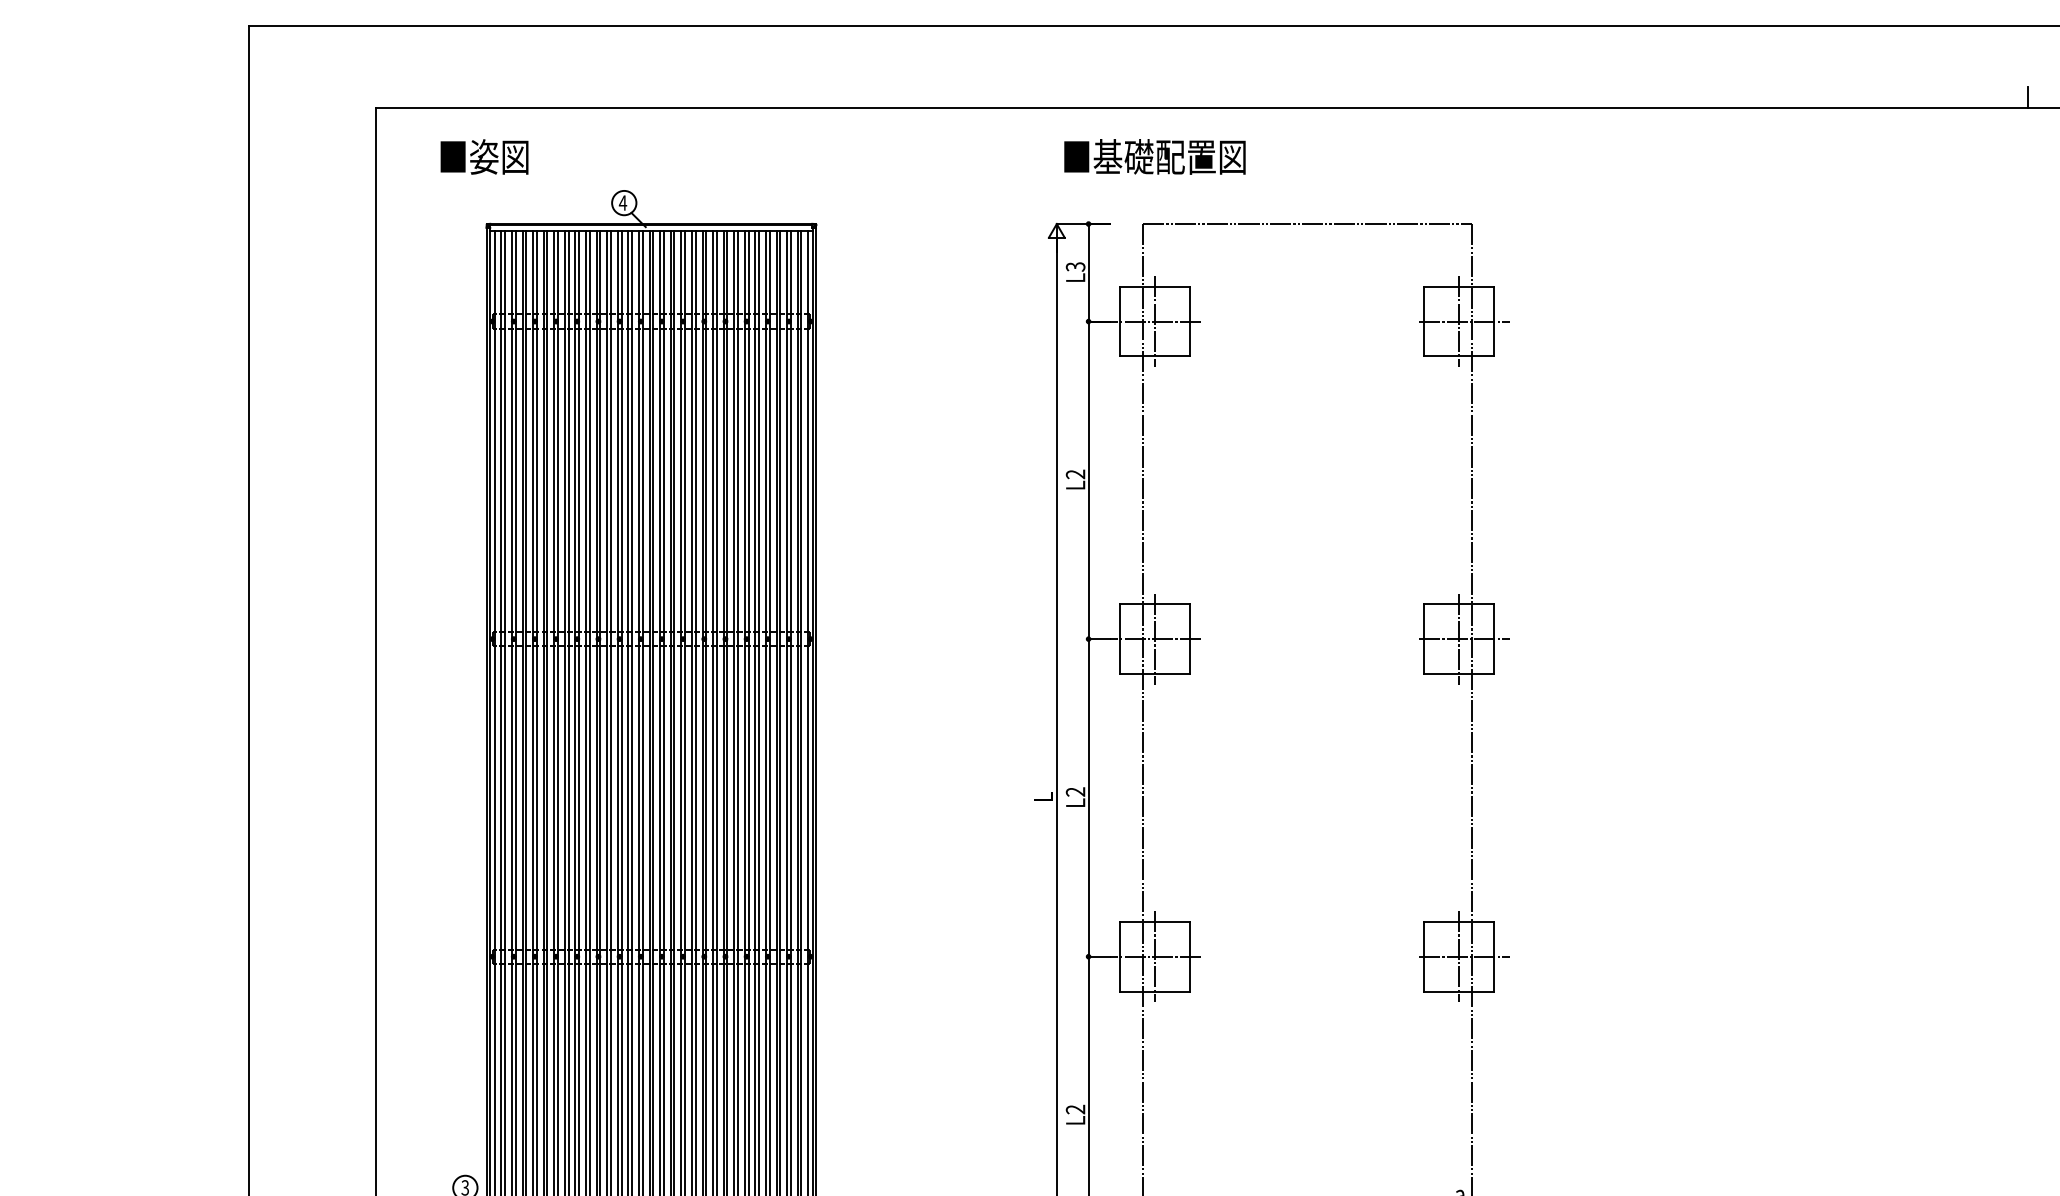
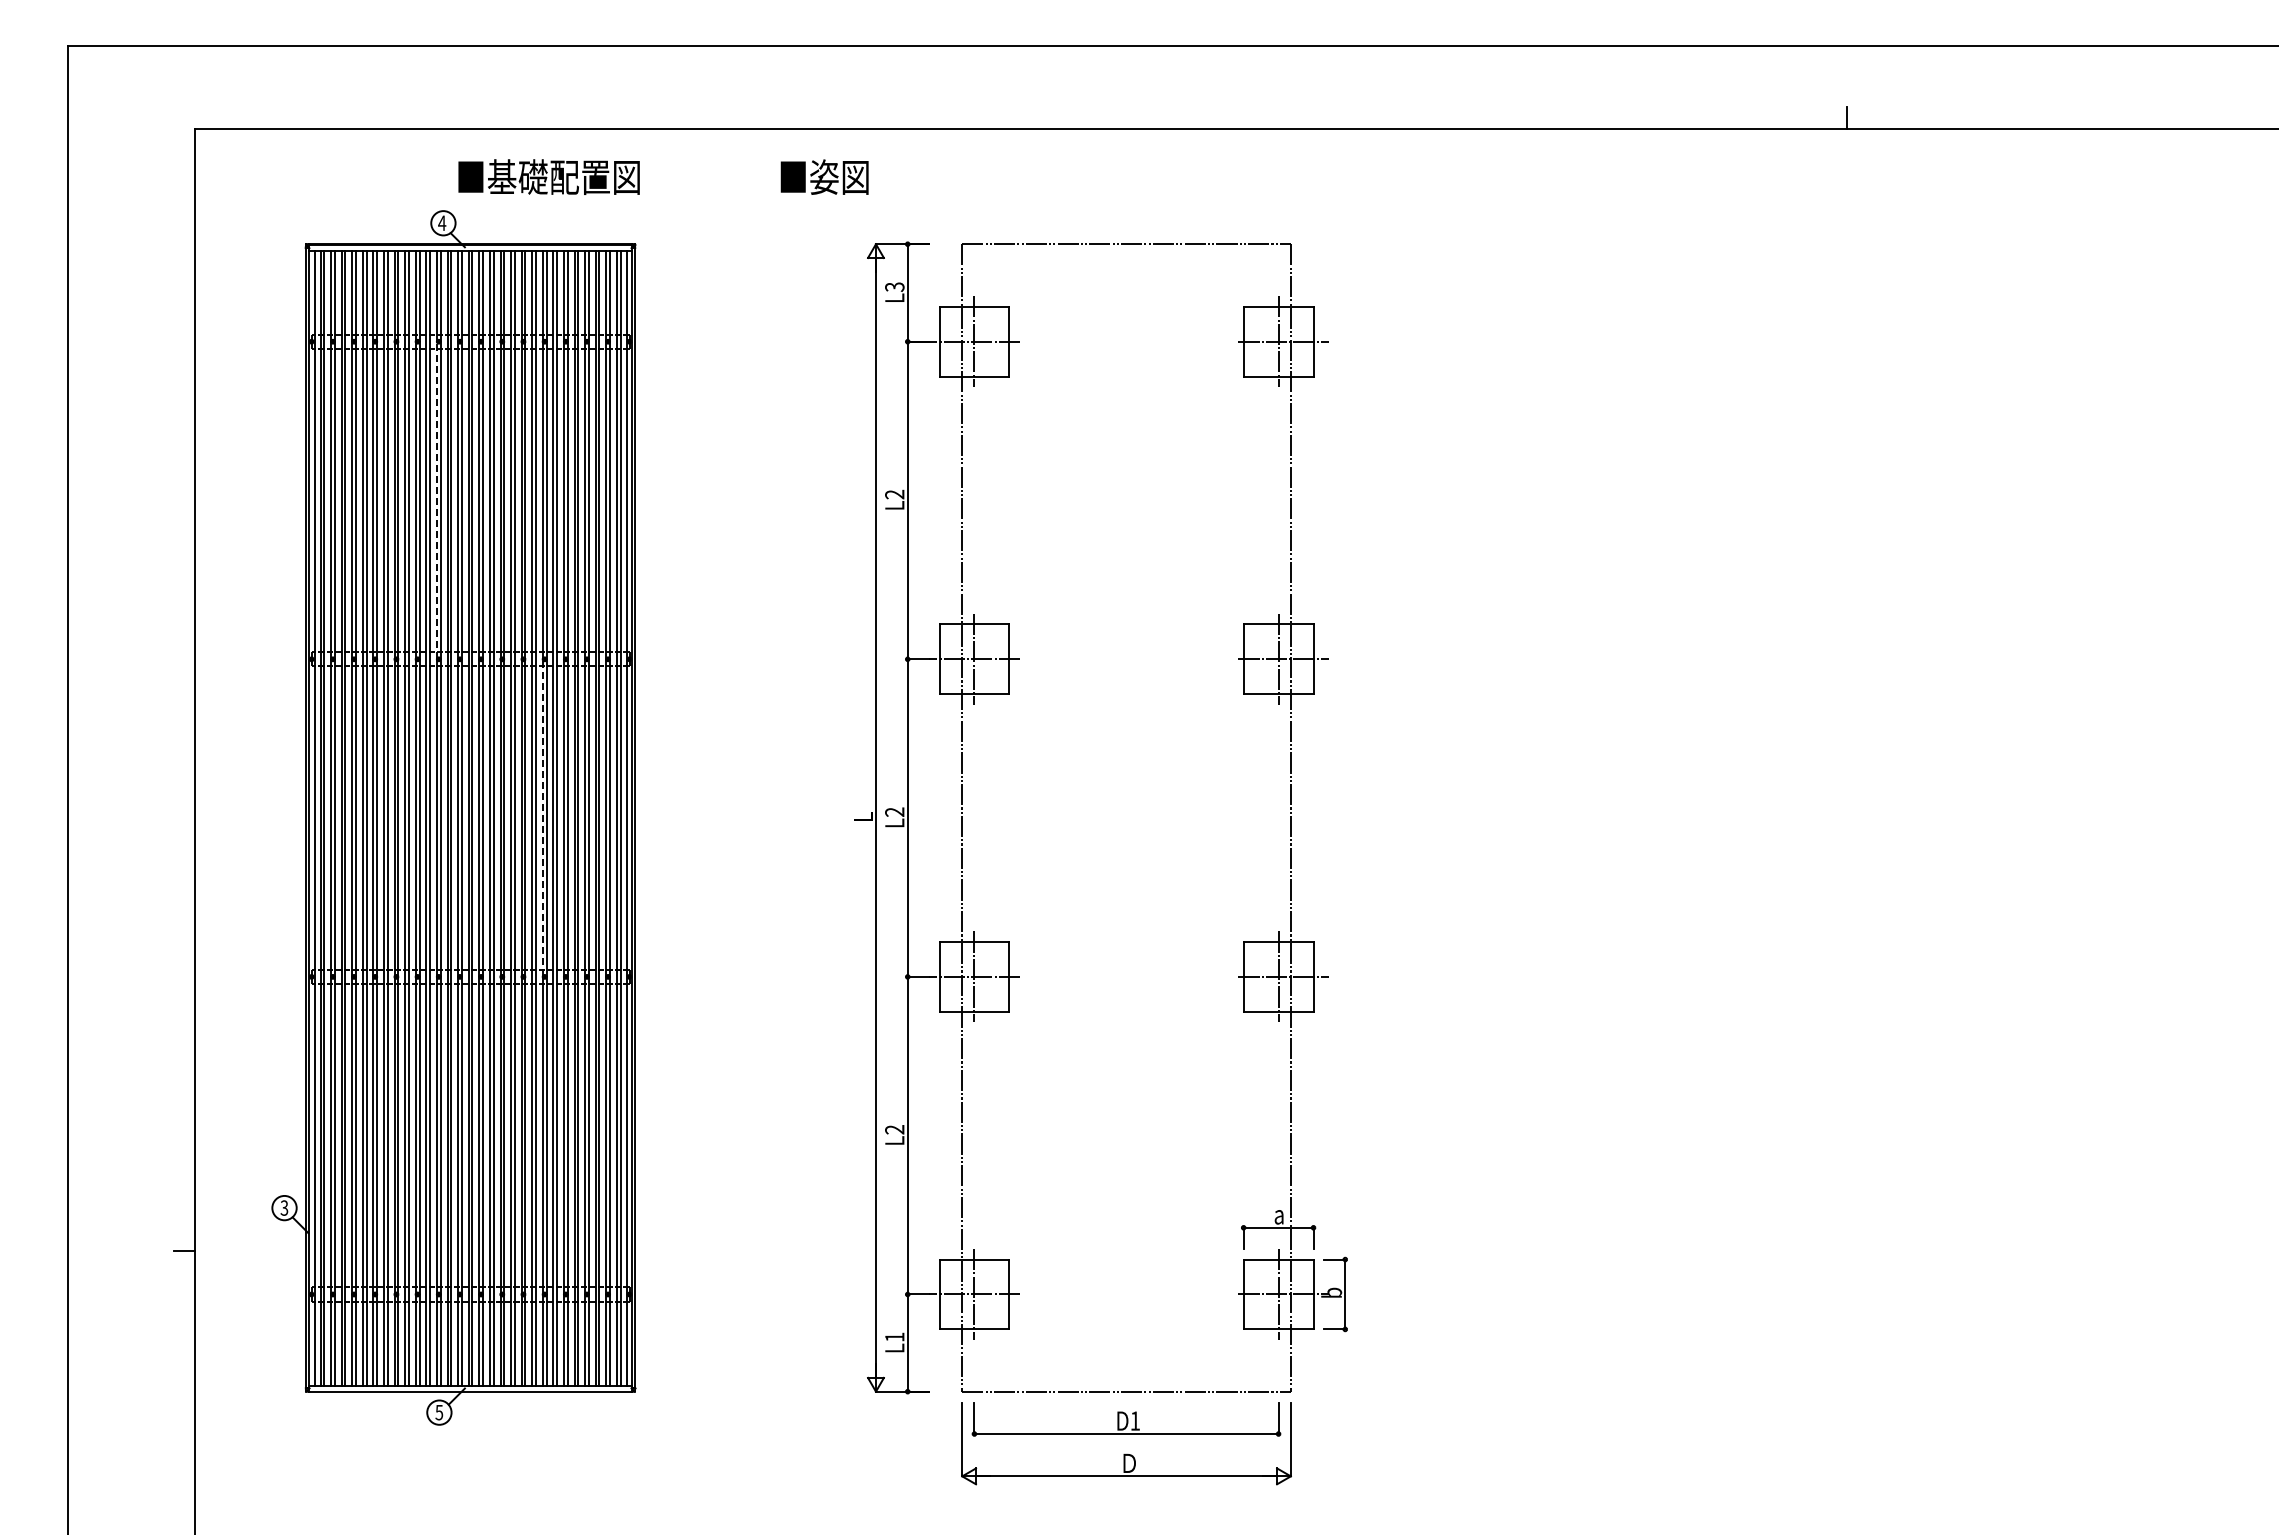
text: (484, 156) -> (824, 176), moved
text: (1154, 156) -> (548, 176), moved
line: (617, 480) -> (436, 500), solid -> dashed
line: (723, 797) -> (542, 817), solid -> dashed

